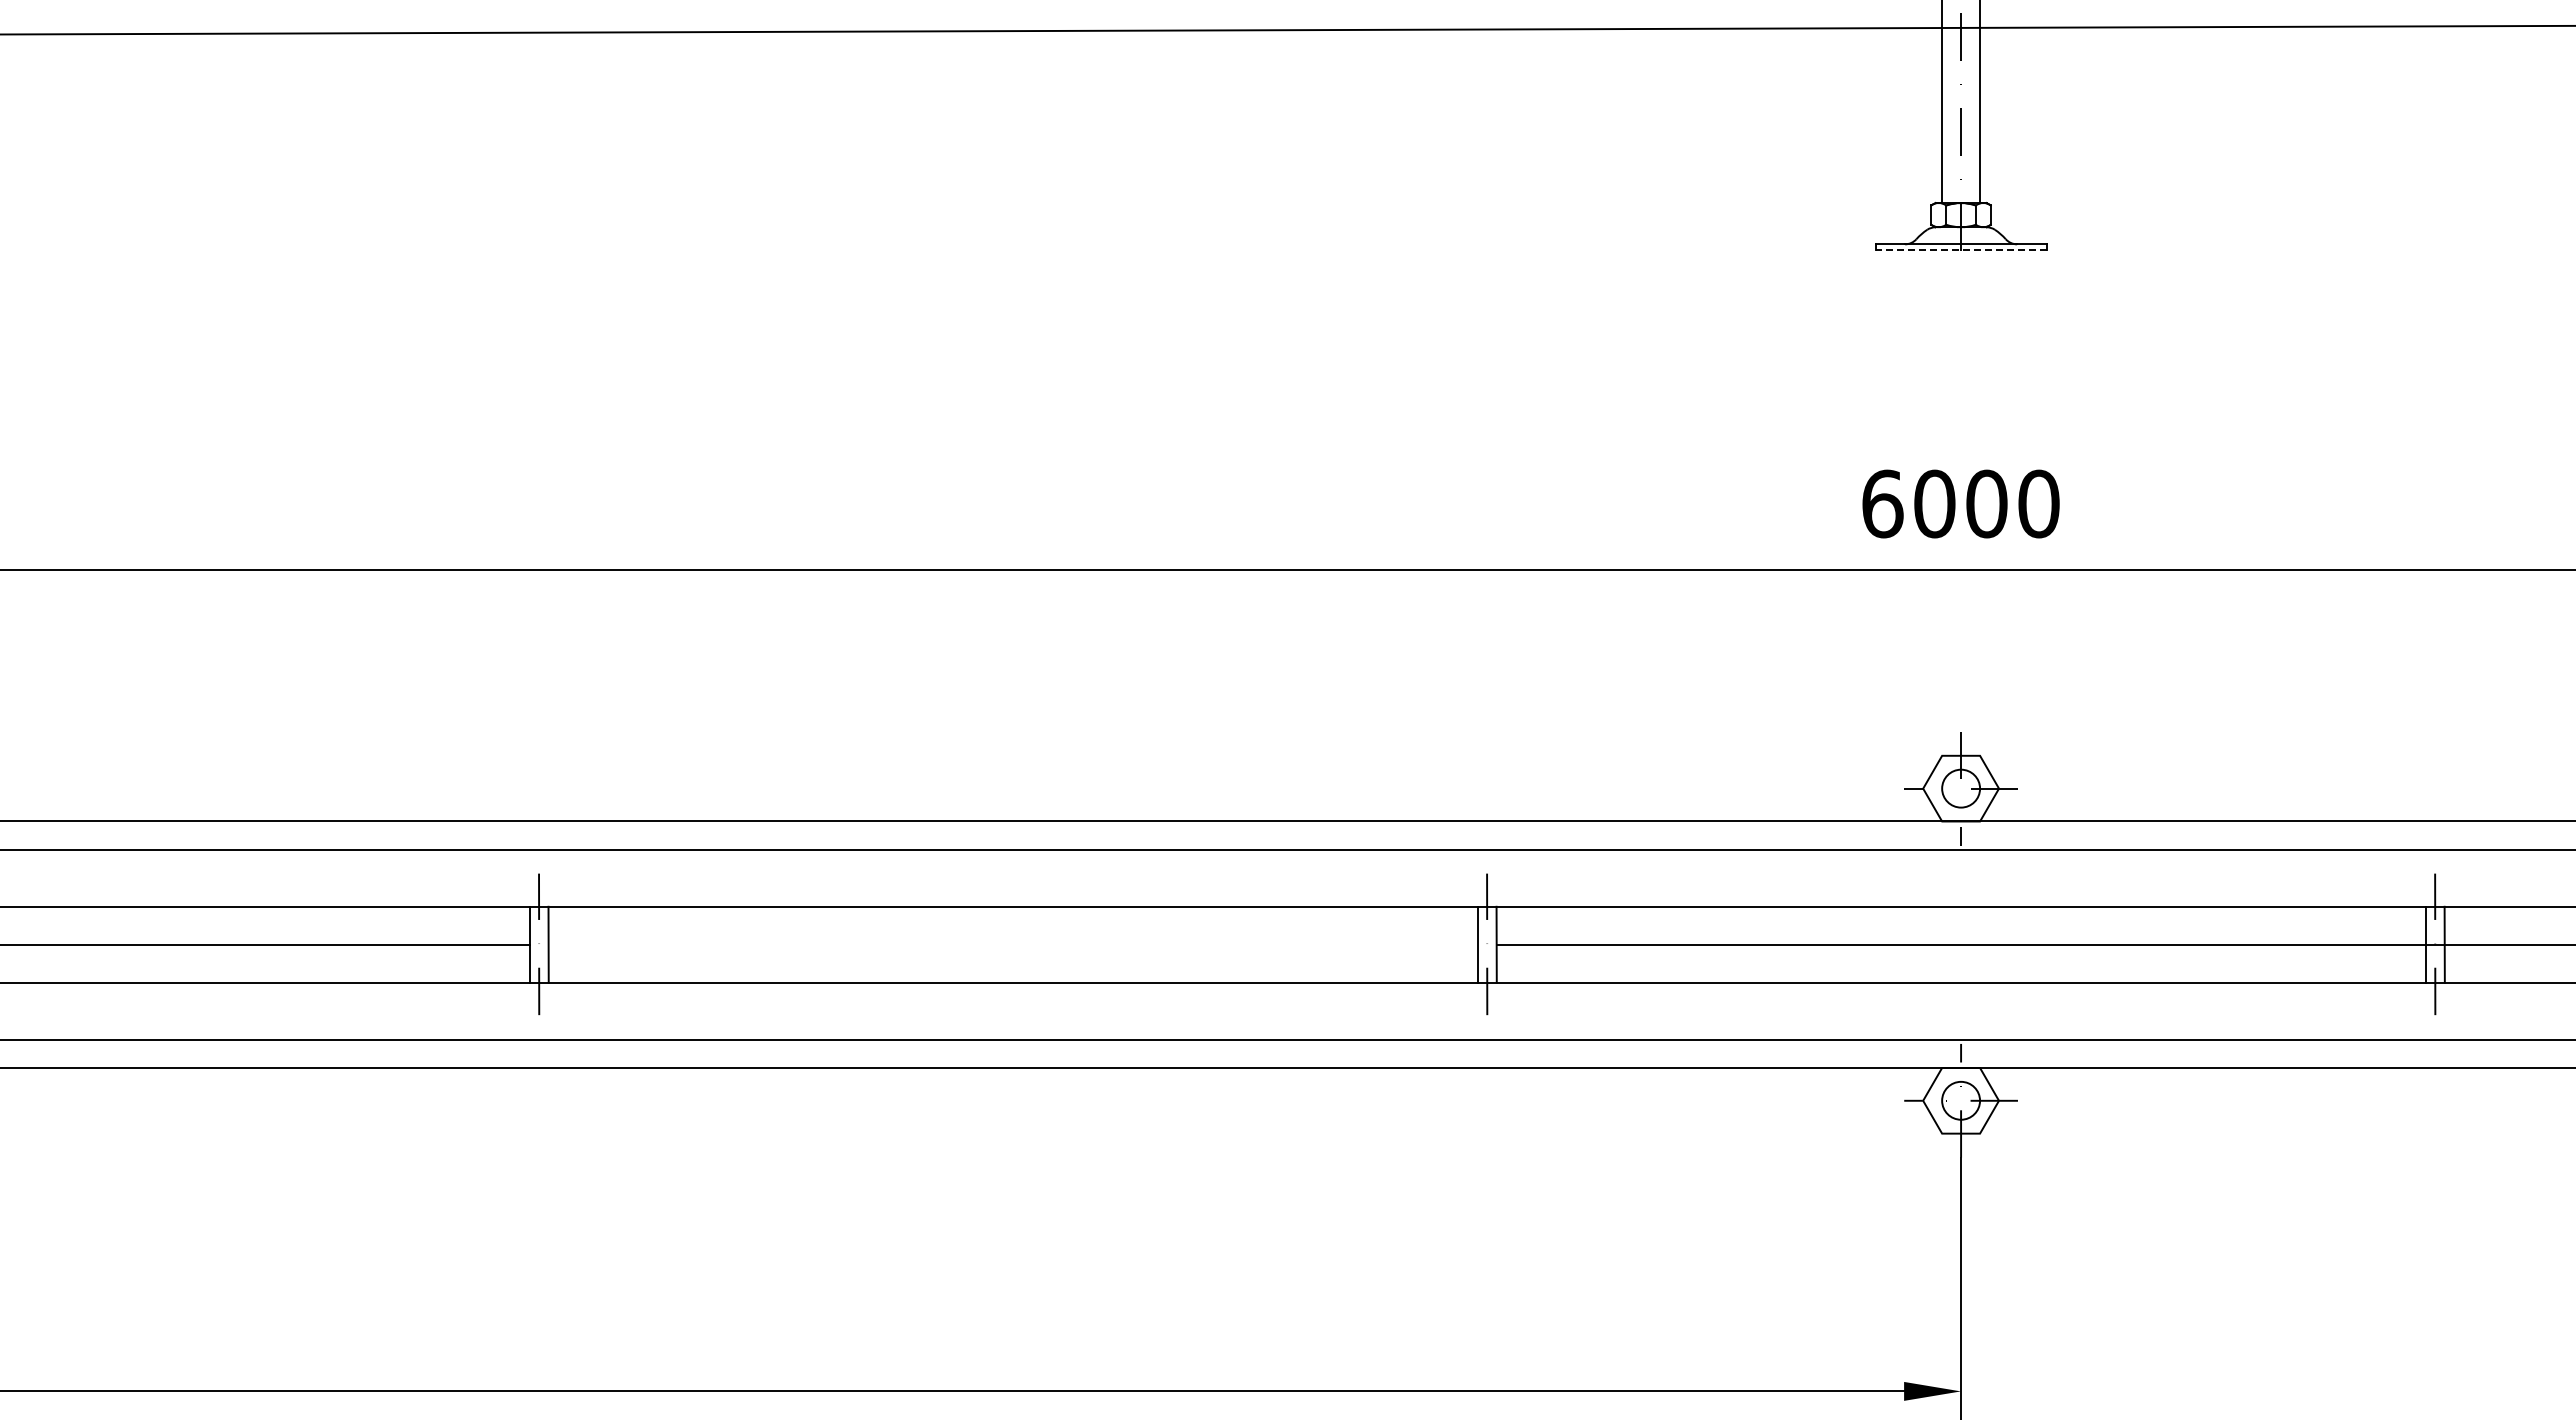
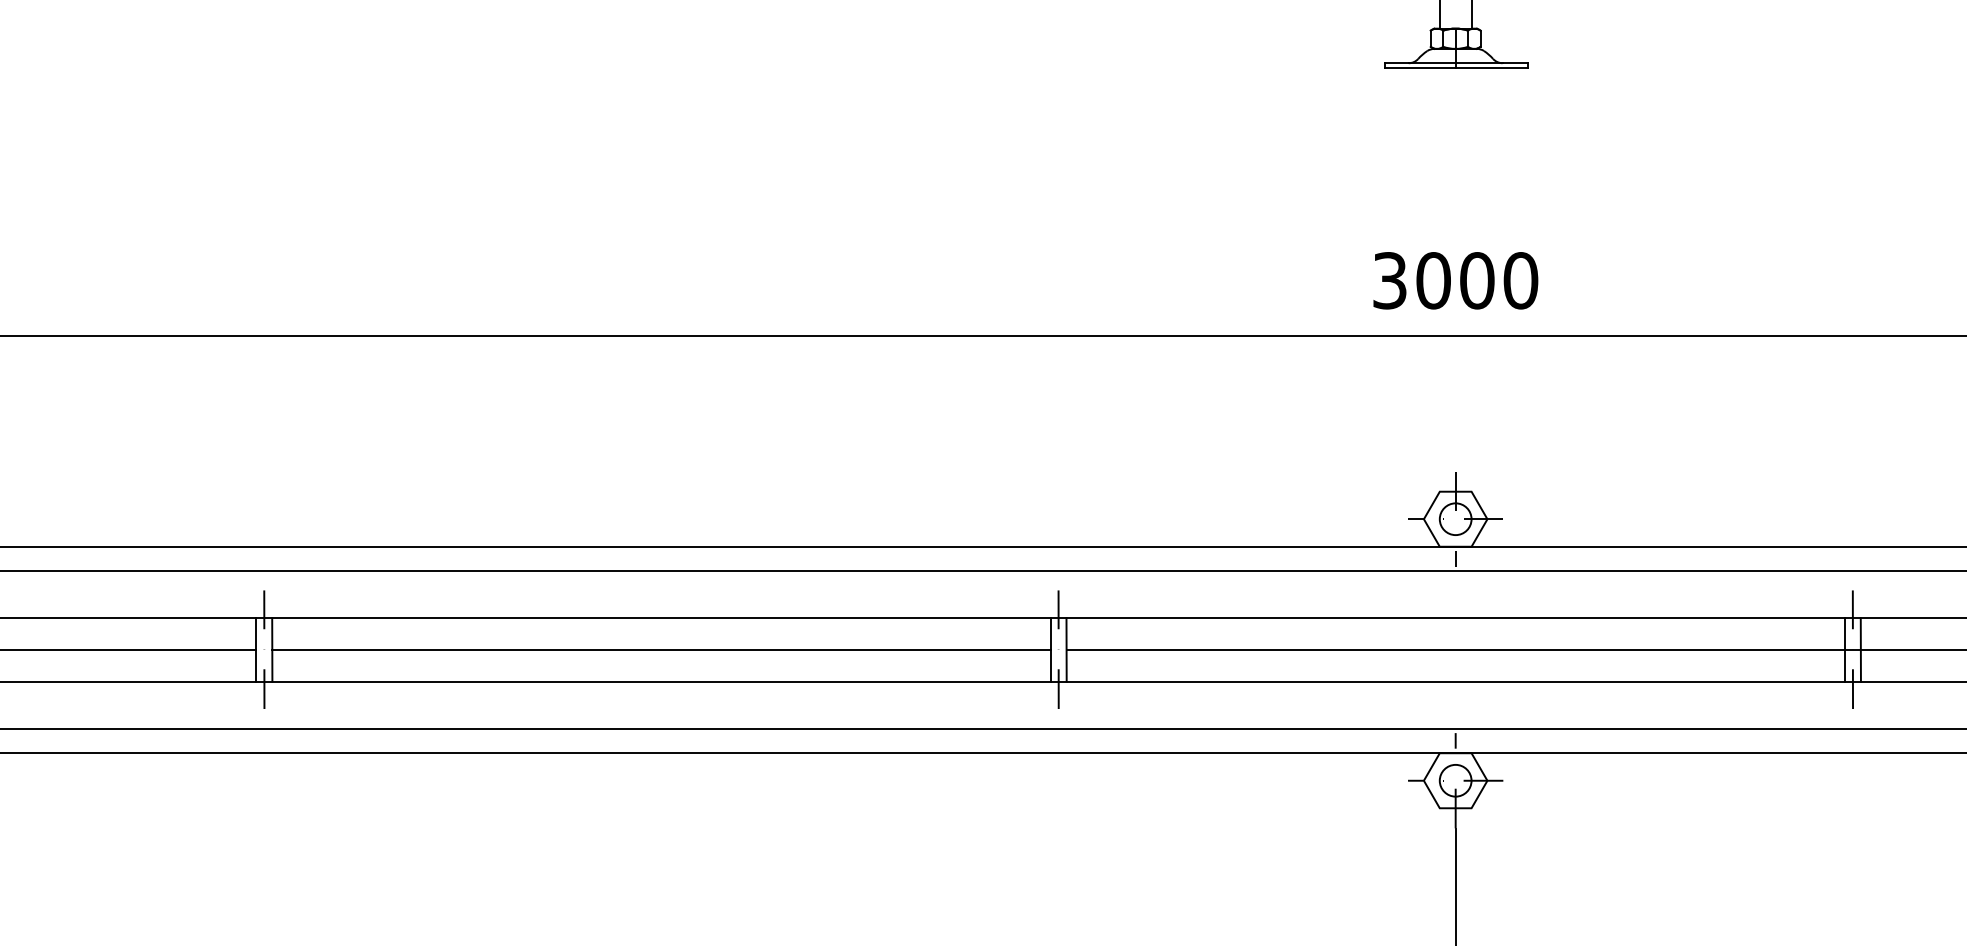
line: (1961, 250) -> (1456, 68), dashed -> solid
text: (1882, 503) -> (1389, 280), 6000 -> 3000
line: (1012, 944) -> (660, 649), added

